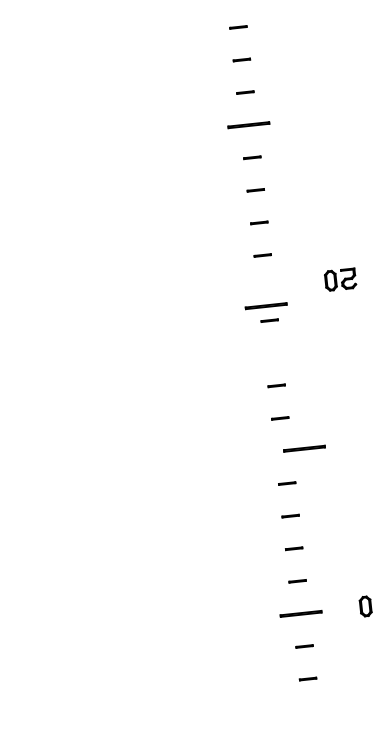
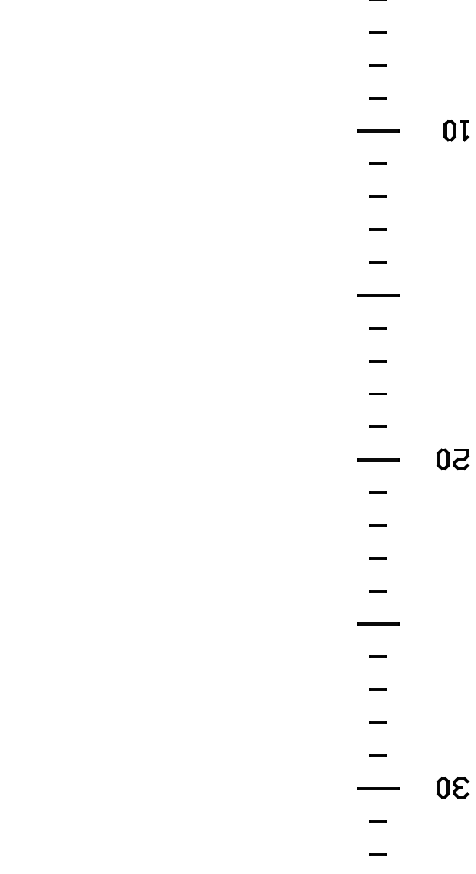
line: (266, 305) -> (378, 459), moved
line: (272, 353) -> (377, 525), added
line: (304, 448) -> (378, 623), moved

